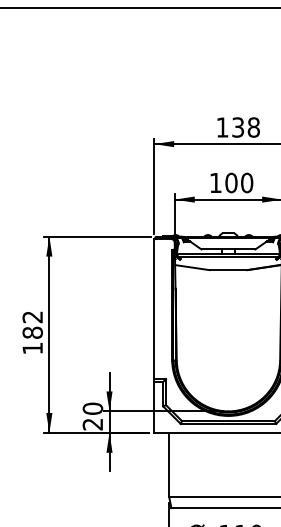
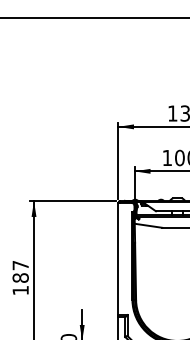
text: (32, 317) -> (20, 265), 182 -> 187

